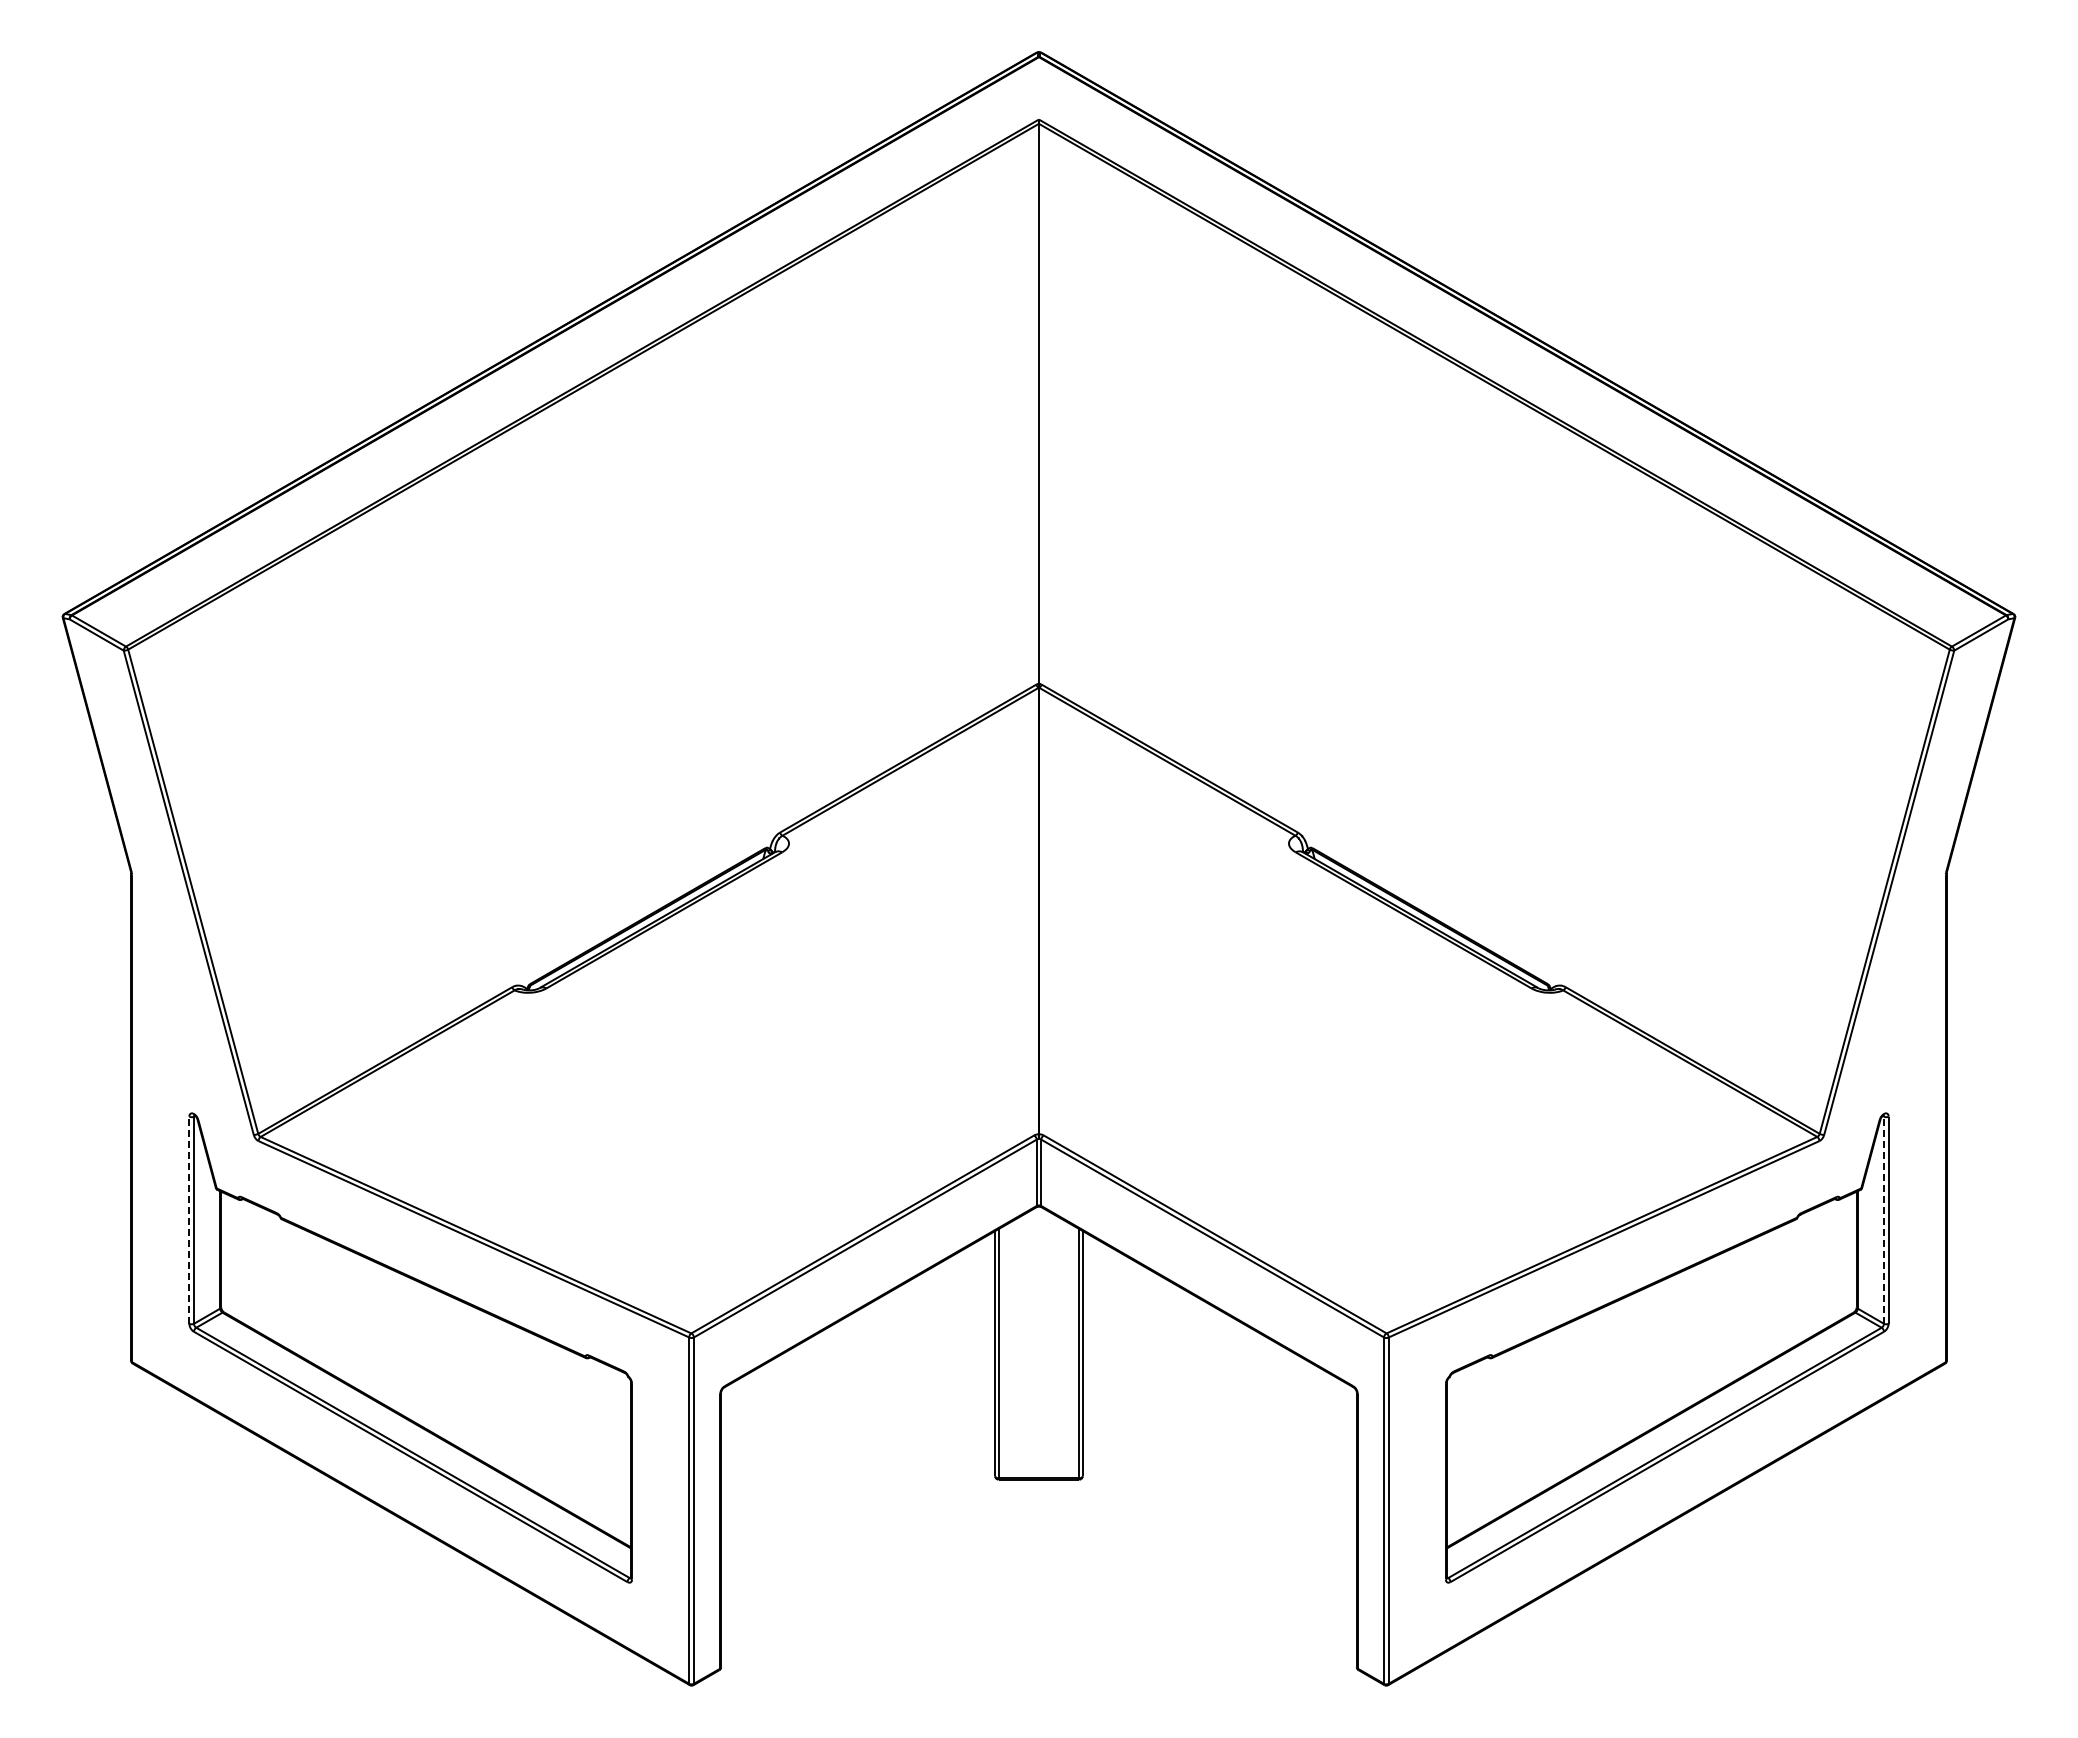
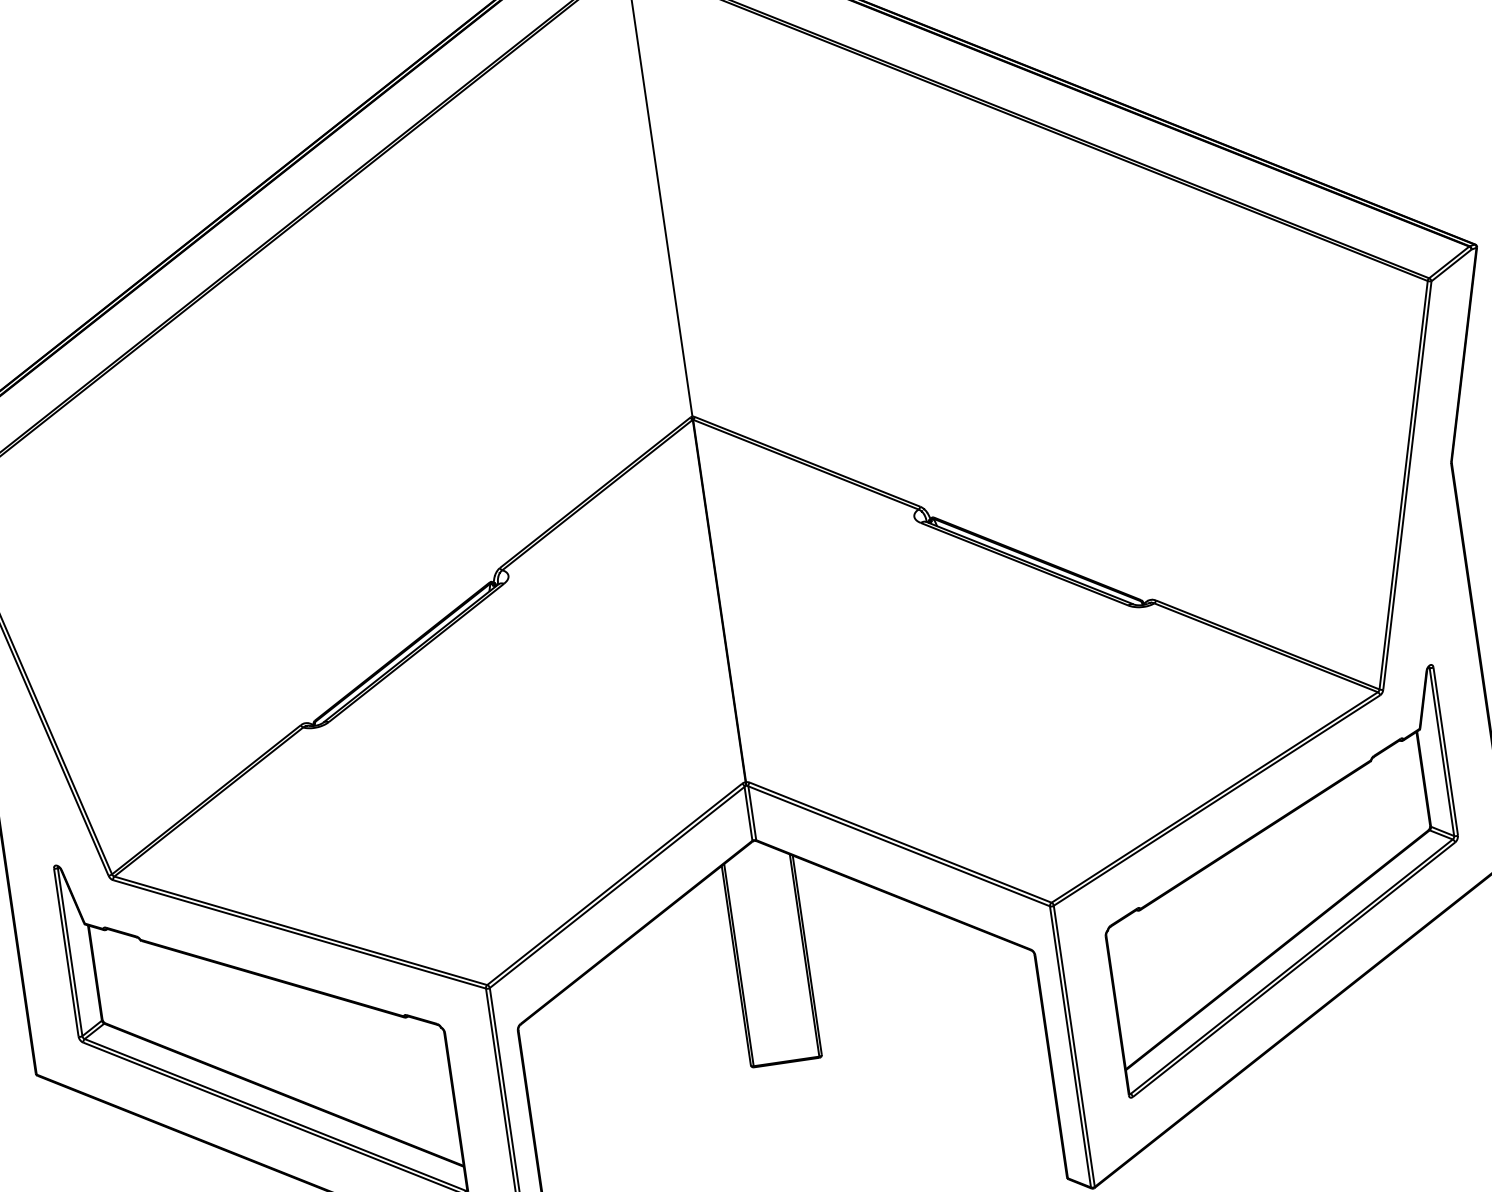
line: (189, 1220) -> (66, 952), dashed -> solid
line: (1884, 1220) -> (1442, 752), dashed -> solid

